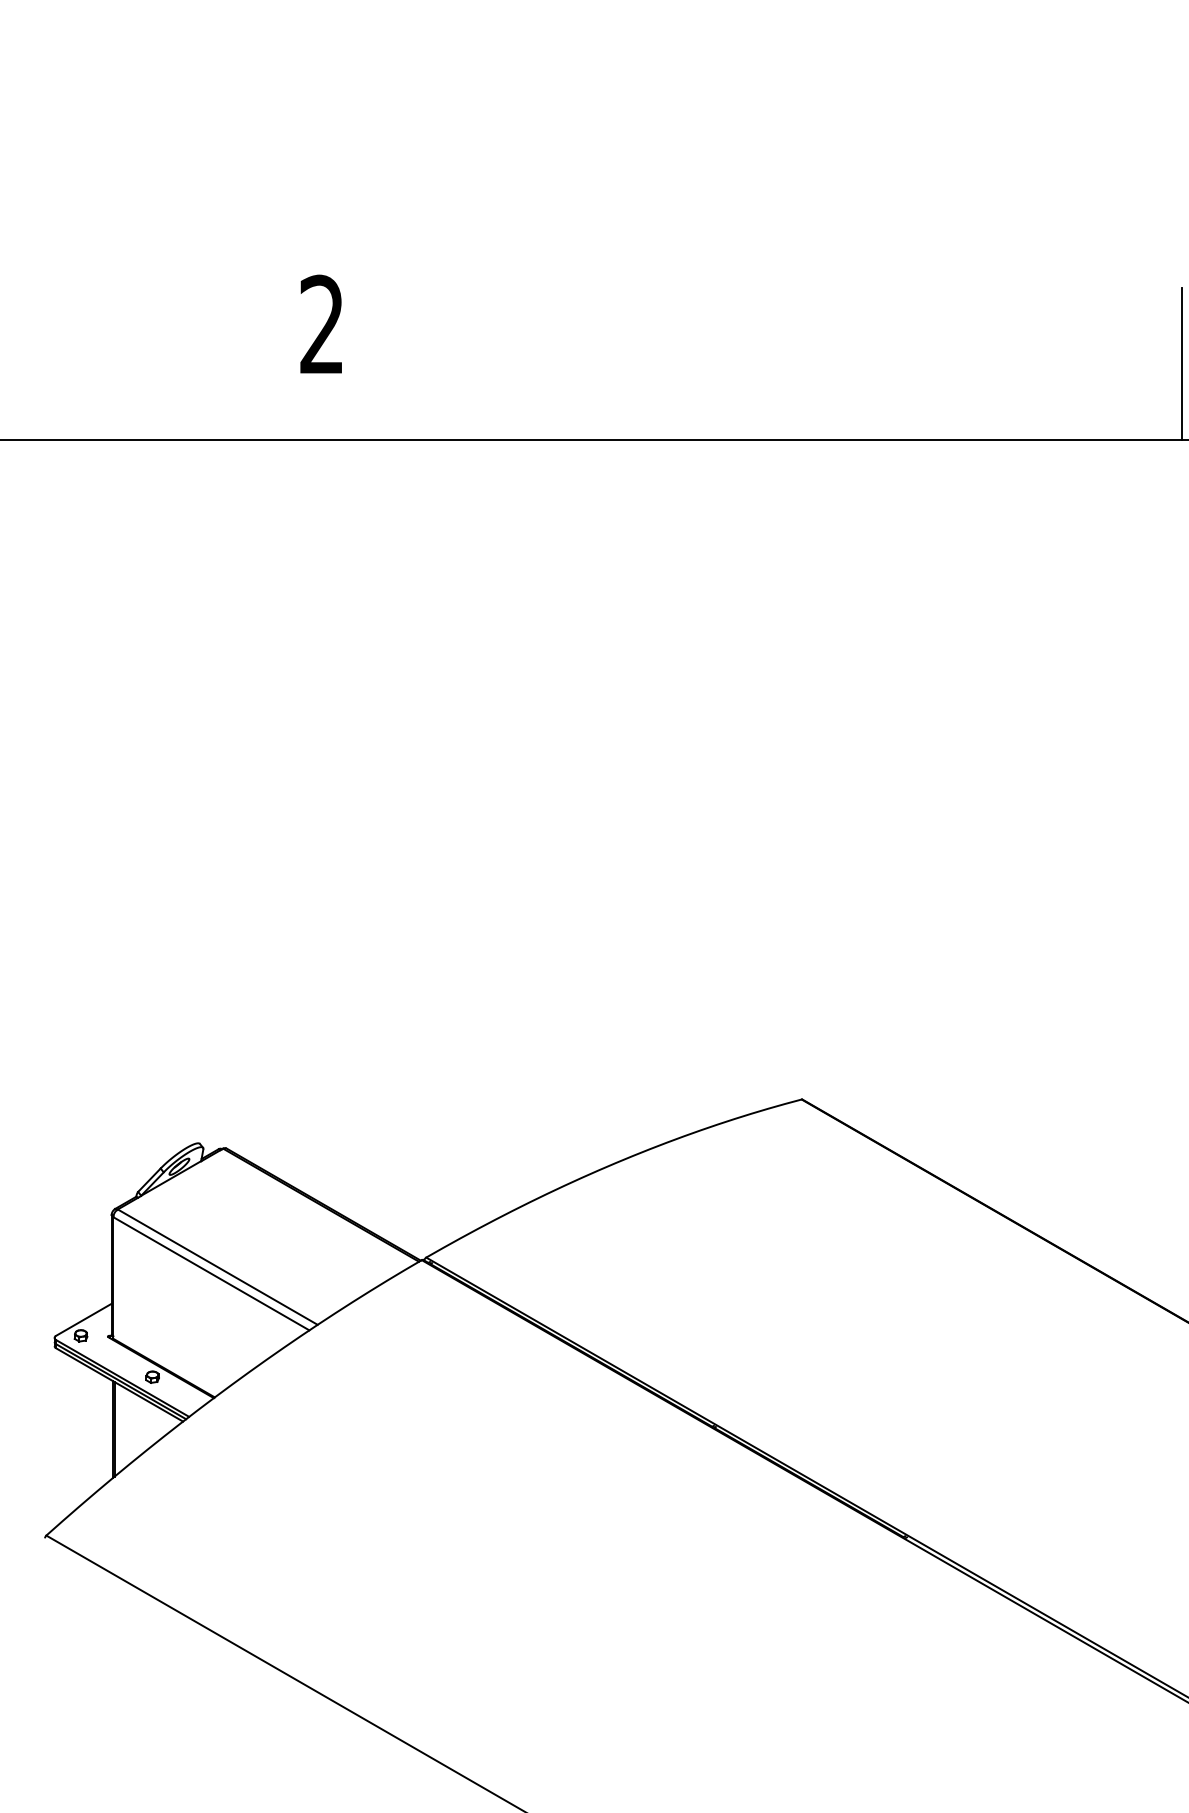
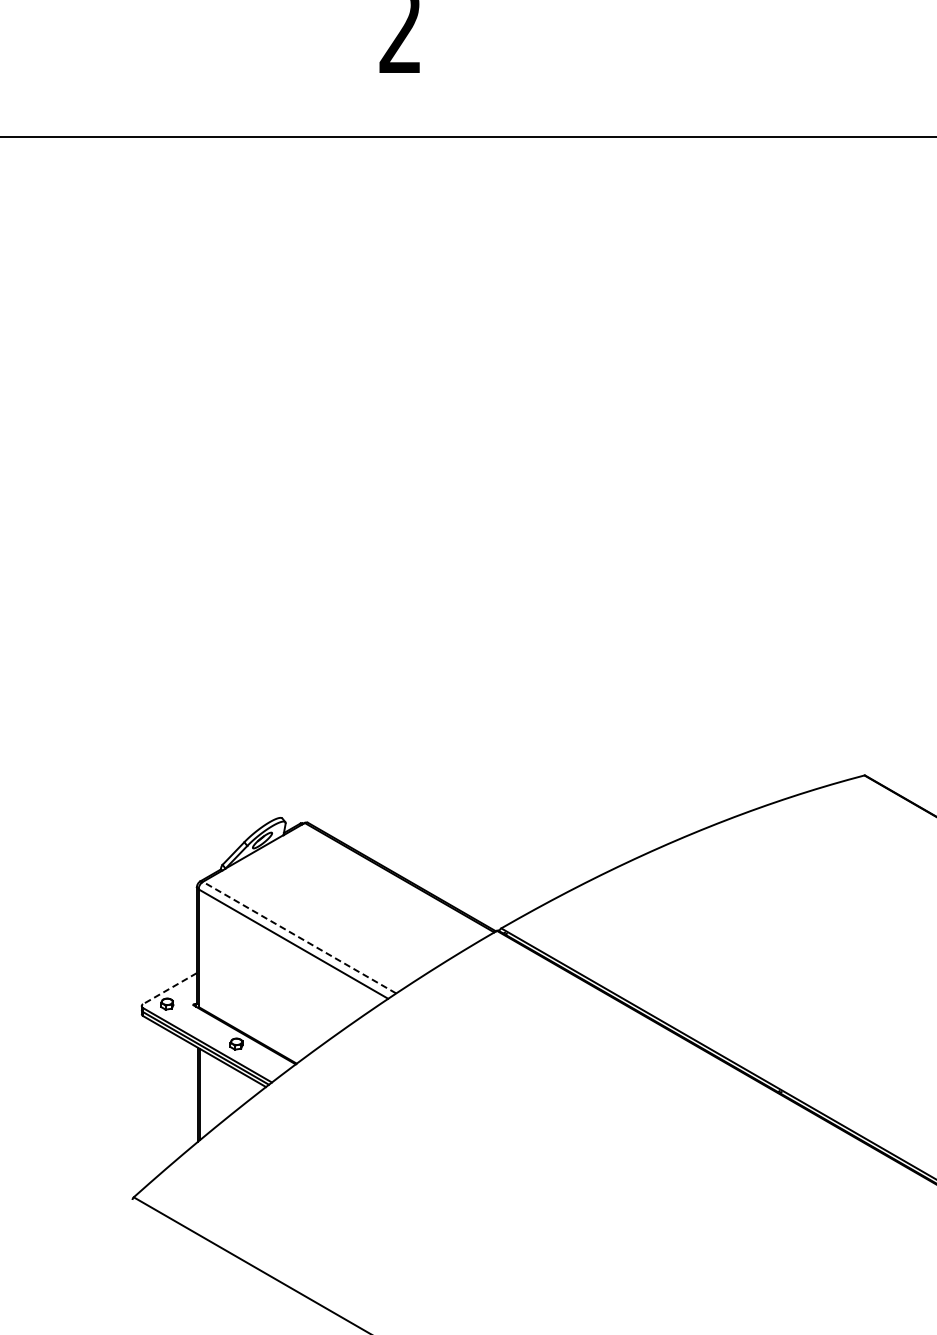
line: (217, 1266) -> (299, 937), solid -> dashed
line: (83, 1320) -> (169, 989), solid -> dashed

